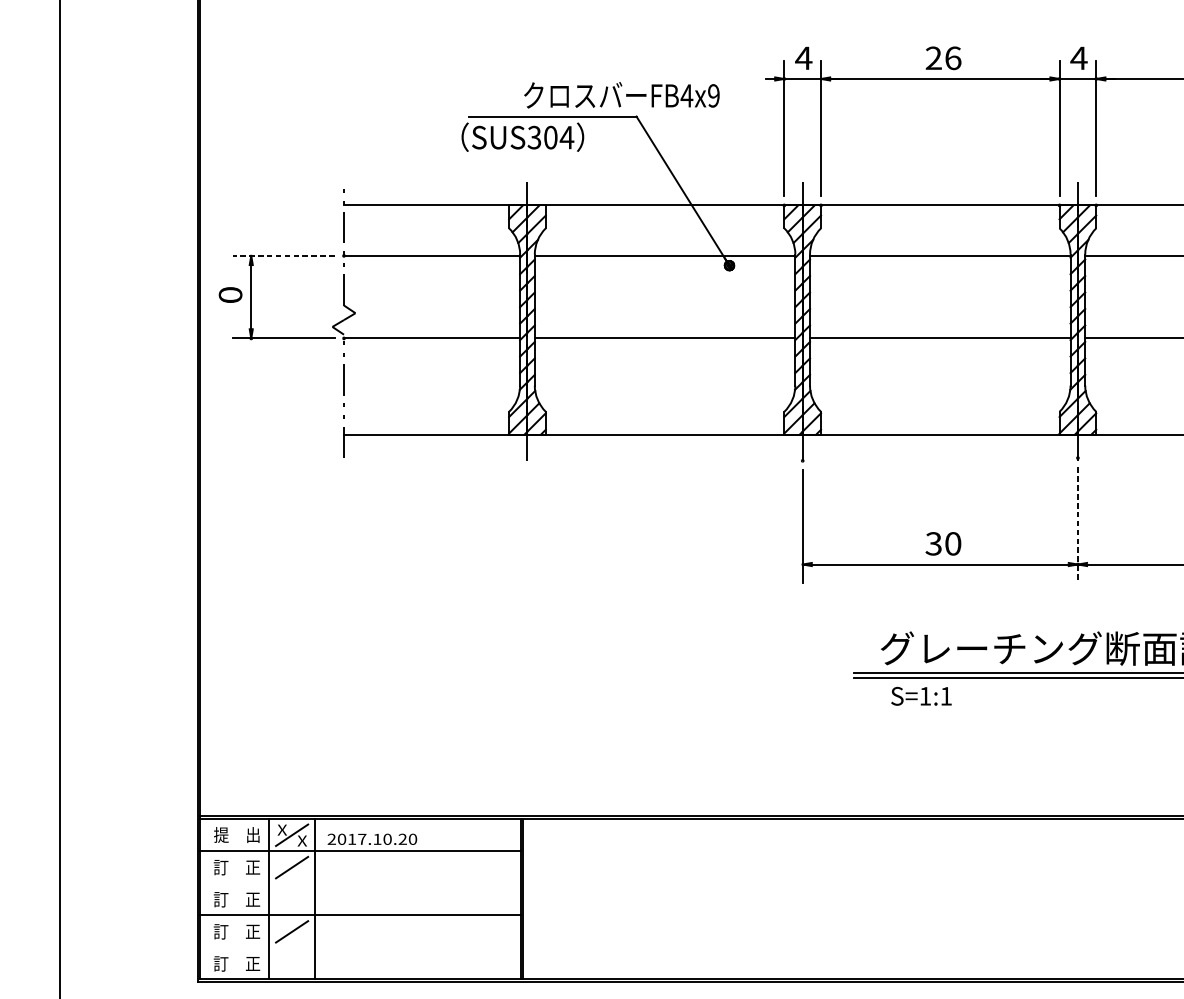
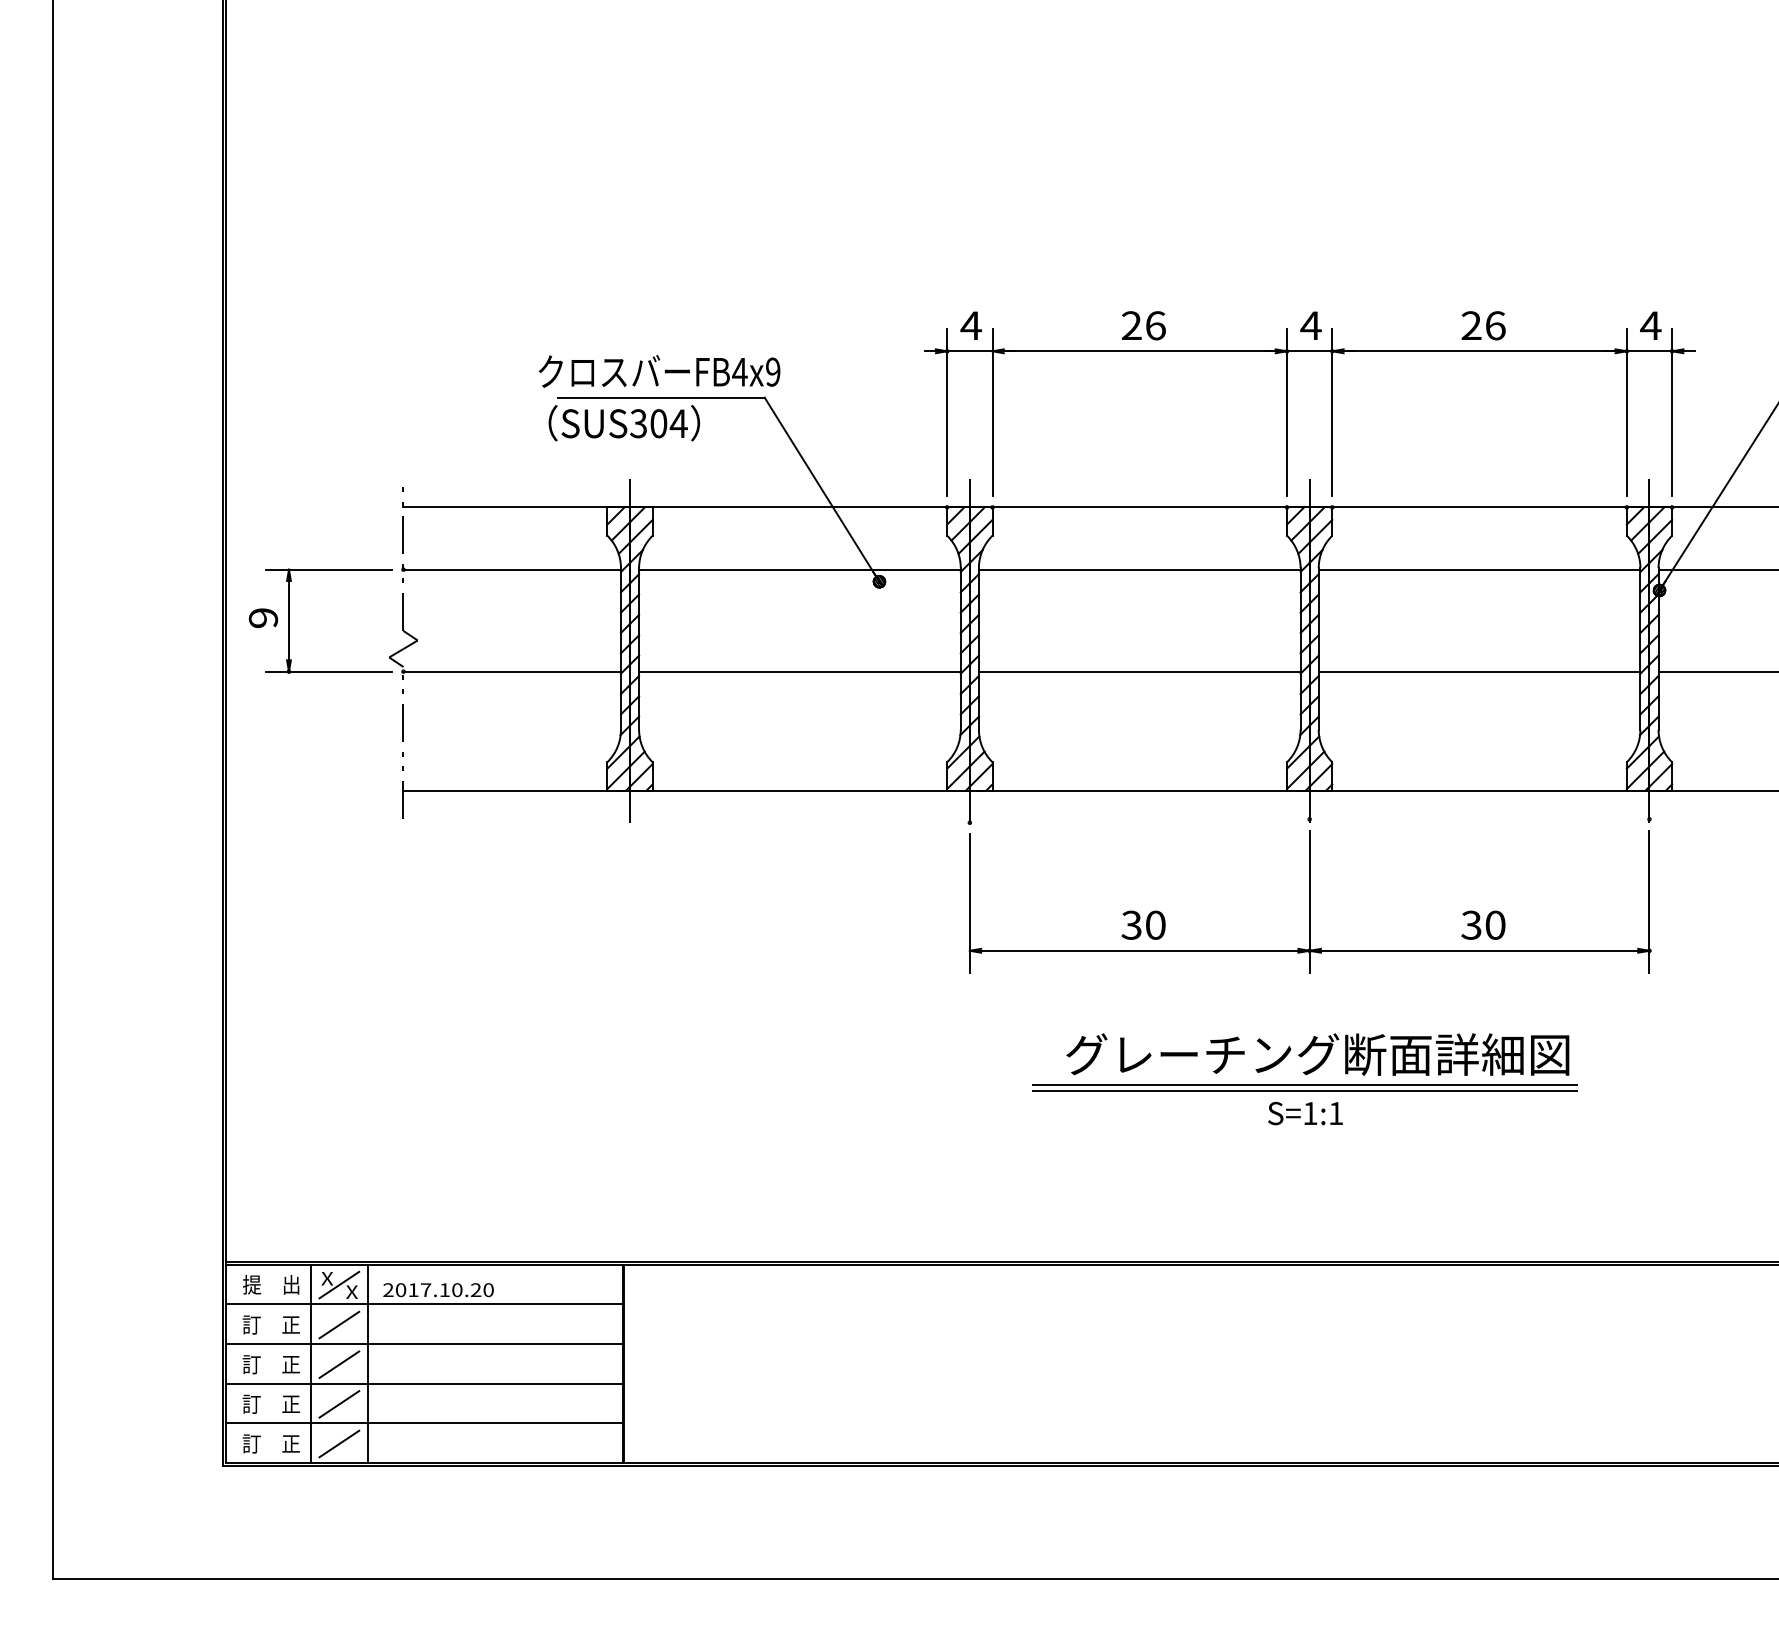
text: (621, 95) -> (659, 371), moved
line: (284, 255) -> (329, 569), dashed -> solid
text: (230, 295) -> (263, 618), 0 -> 9
line: (1077, 525) -> (1309, 902), dashed -> solid
text: (921, 696) -> (1305, 1113), moved
line: (361, 882) -> (424, 1343), added
line: (292, 899) -> (339, 1364), added
line: (361, 947) -> (424, 1423), added
line: (292, 963) -> (339, 1443), added

